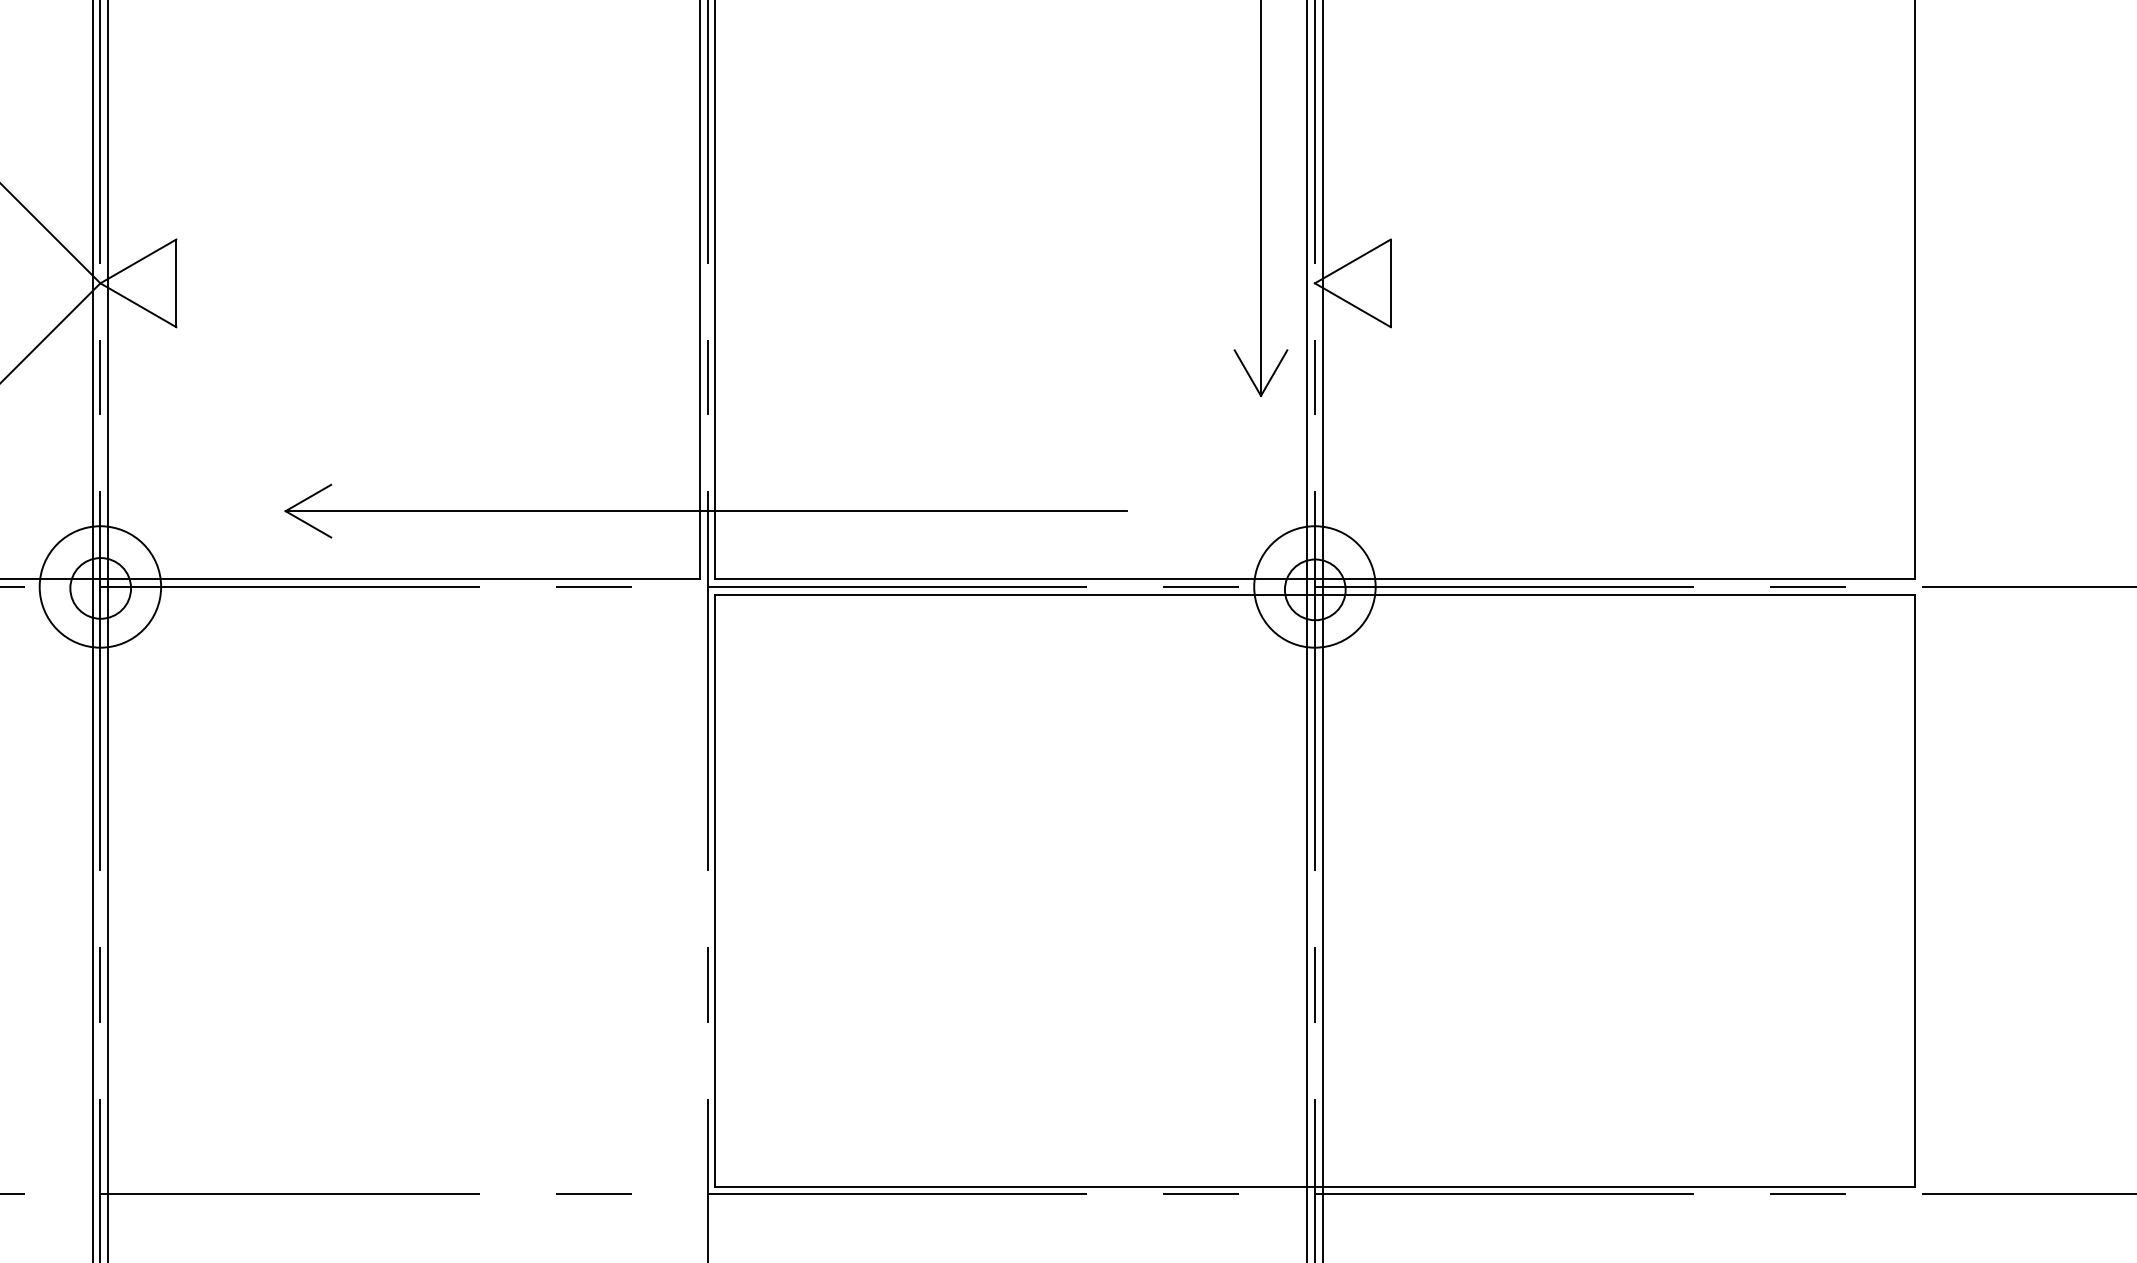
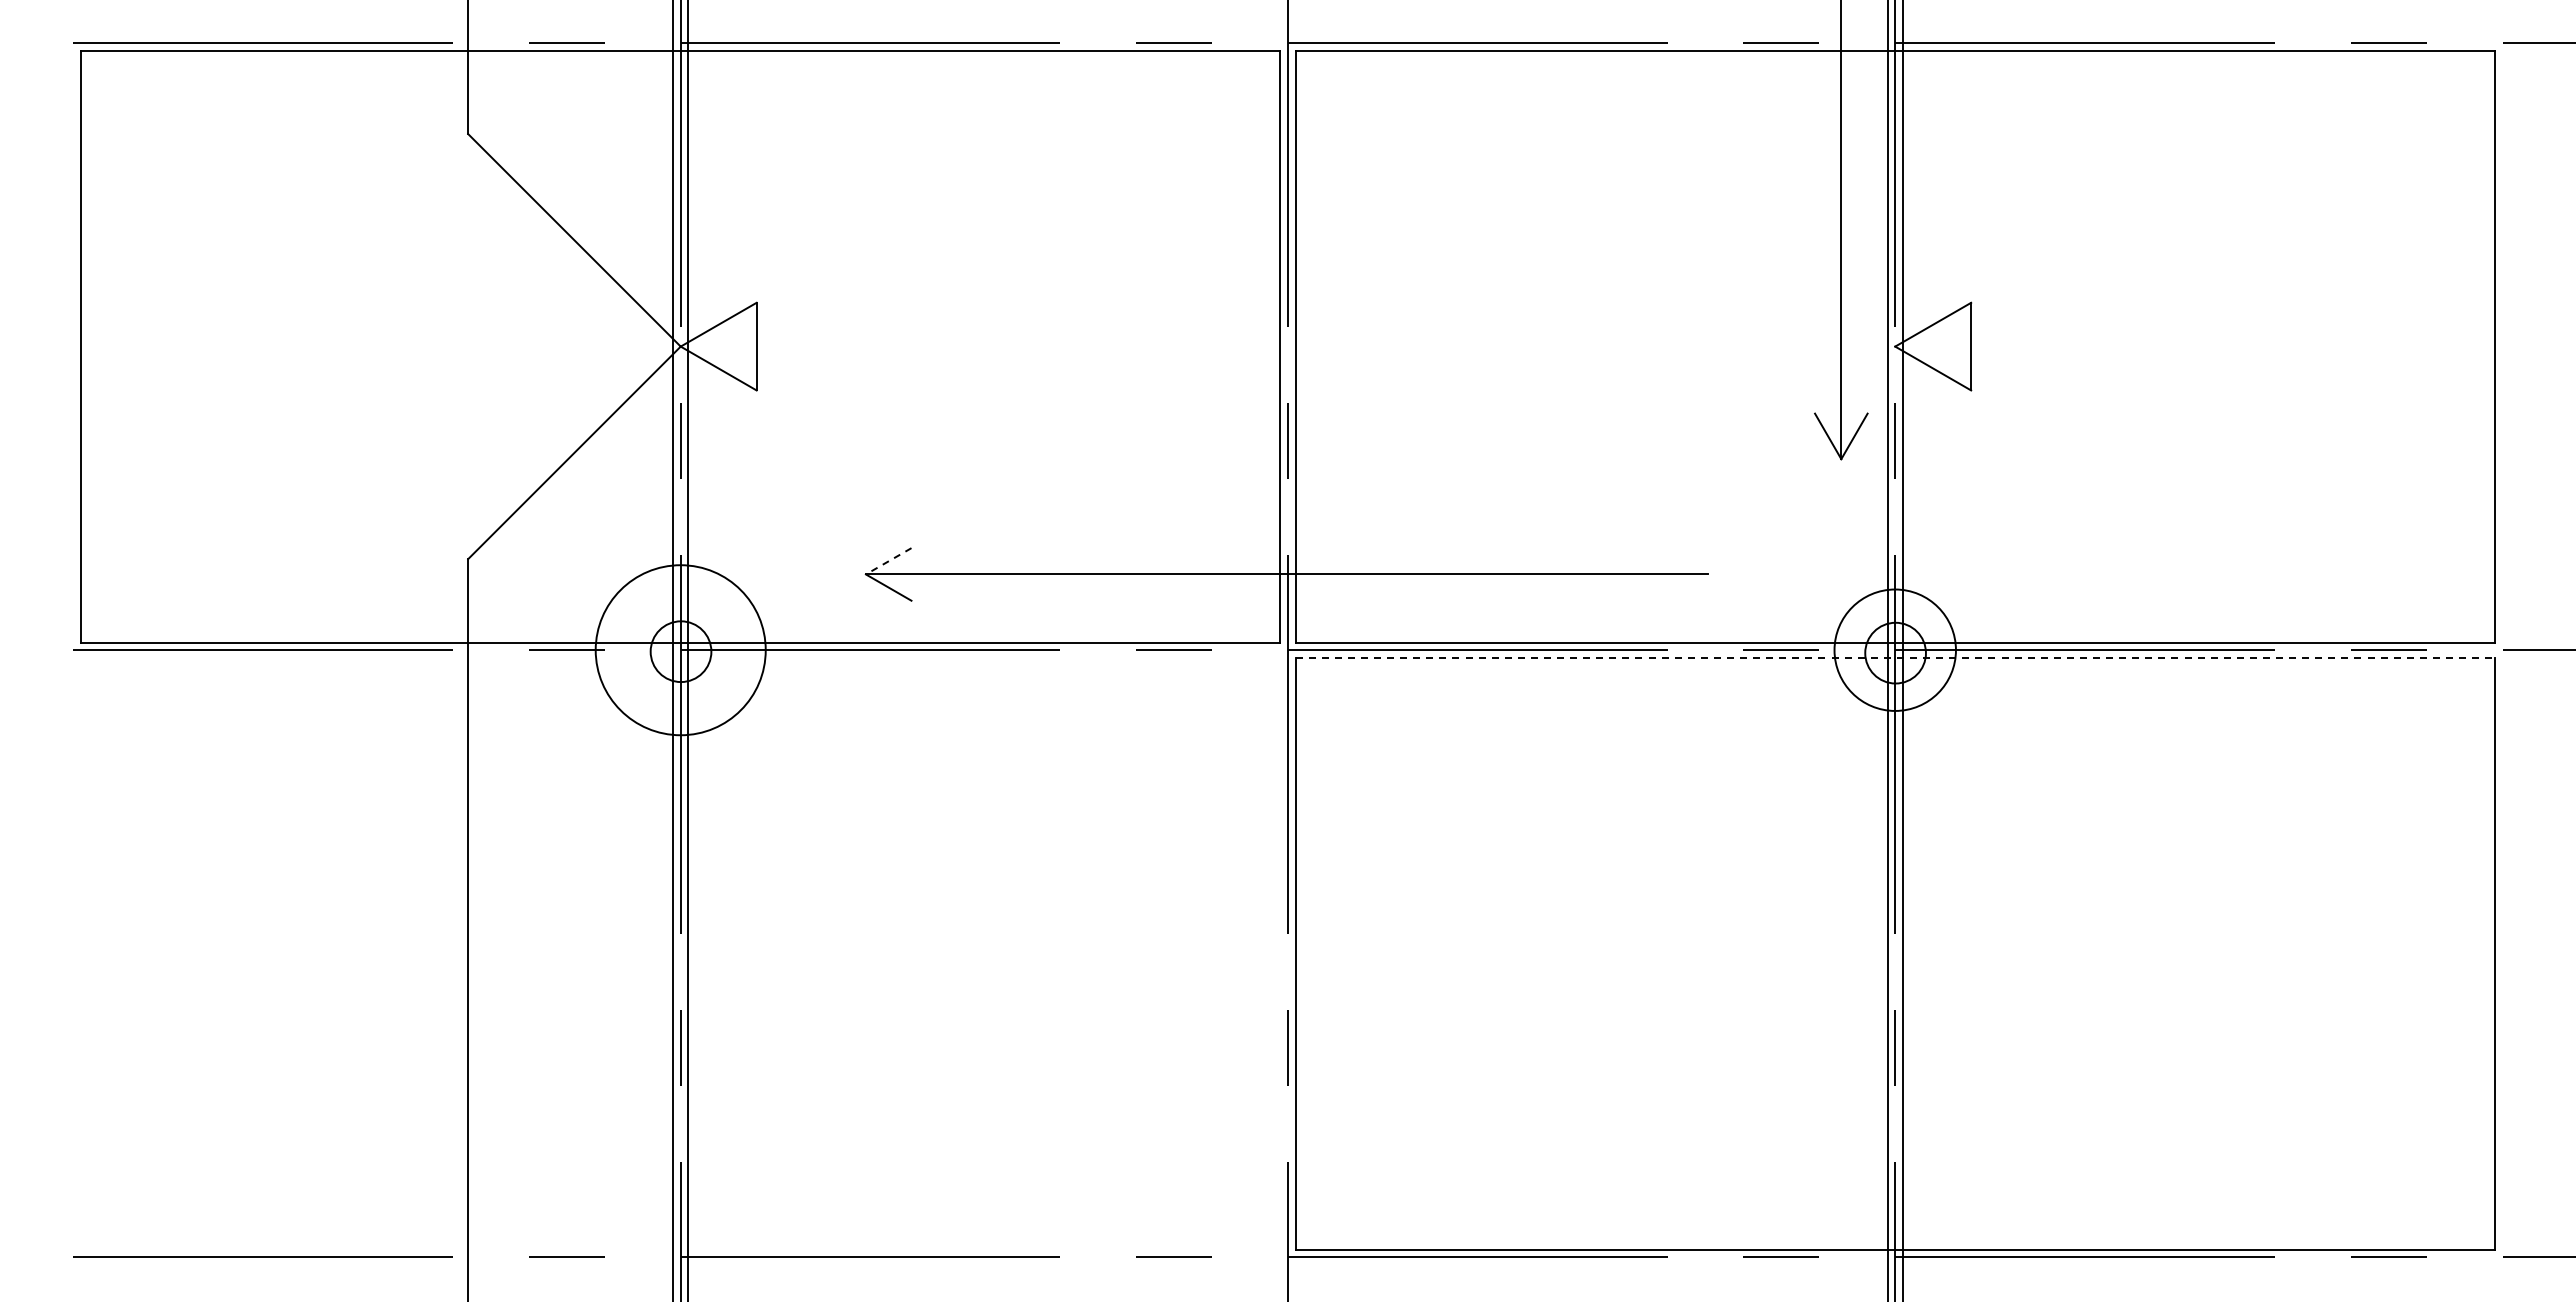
line: (308, 498) -> (888, 561), solid -> dashed
circle: (100, 586) -> (680, 649), size x1.4
line: (1315, 594) -> (1895, 657), solid -> dashed

